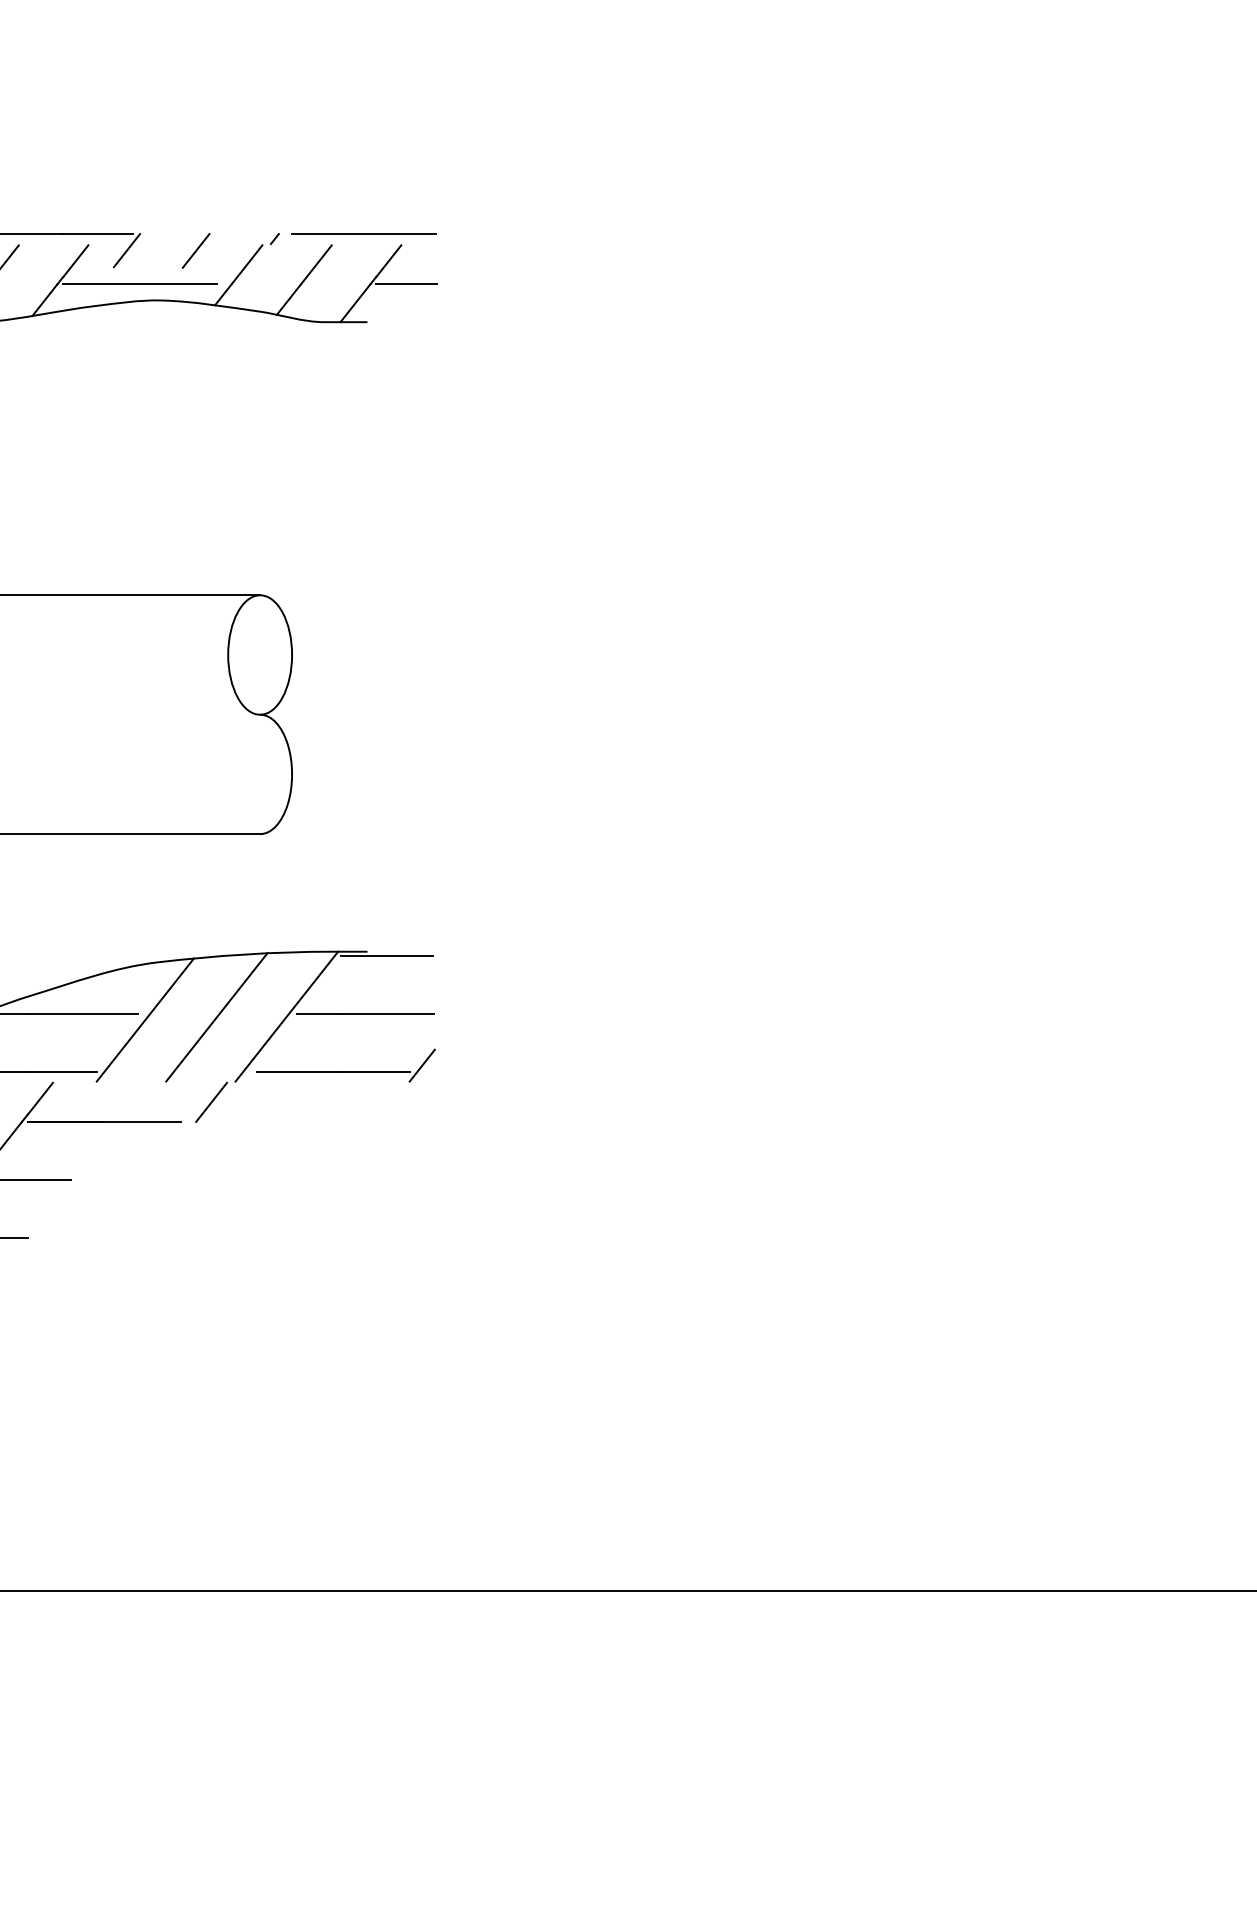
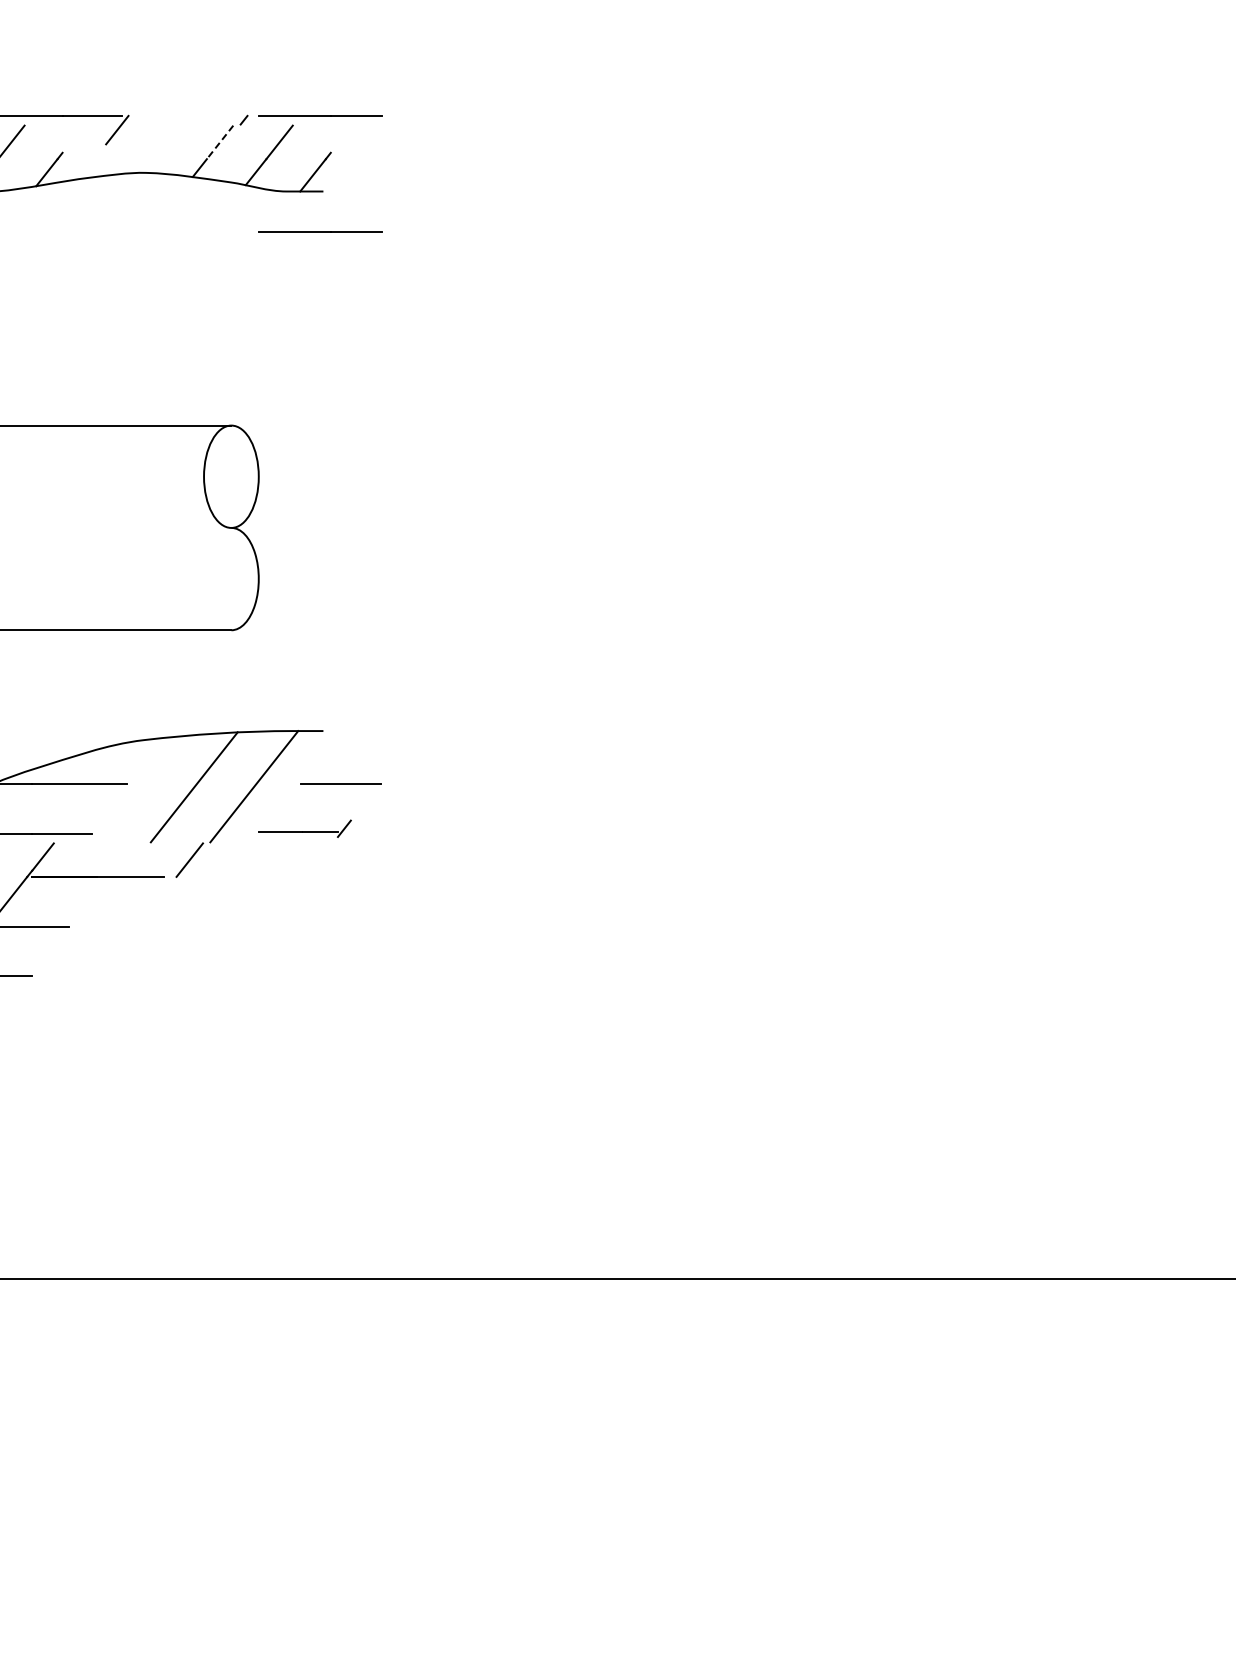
line: (196, 250) -> (176, 130), removed
line: (75, 260) -> (73, 138), removed
line: (388, 260) -> (341, 138), removed
line: (246, 265) -> (219, 142), solid -> dashed
line: (140, 284) -> (128, 159), removed
line: (406, 284) -> (356, 159), removed
line: (364, 368) -> (320, 231), added
line: (386, 955) -> (339, 734), removed
line: (318, 1014) -> (281, 784), removed
line: (144, 1019) -> (132, 789), removed
part: (346, 1065) -> (305, 828), size x0.6

